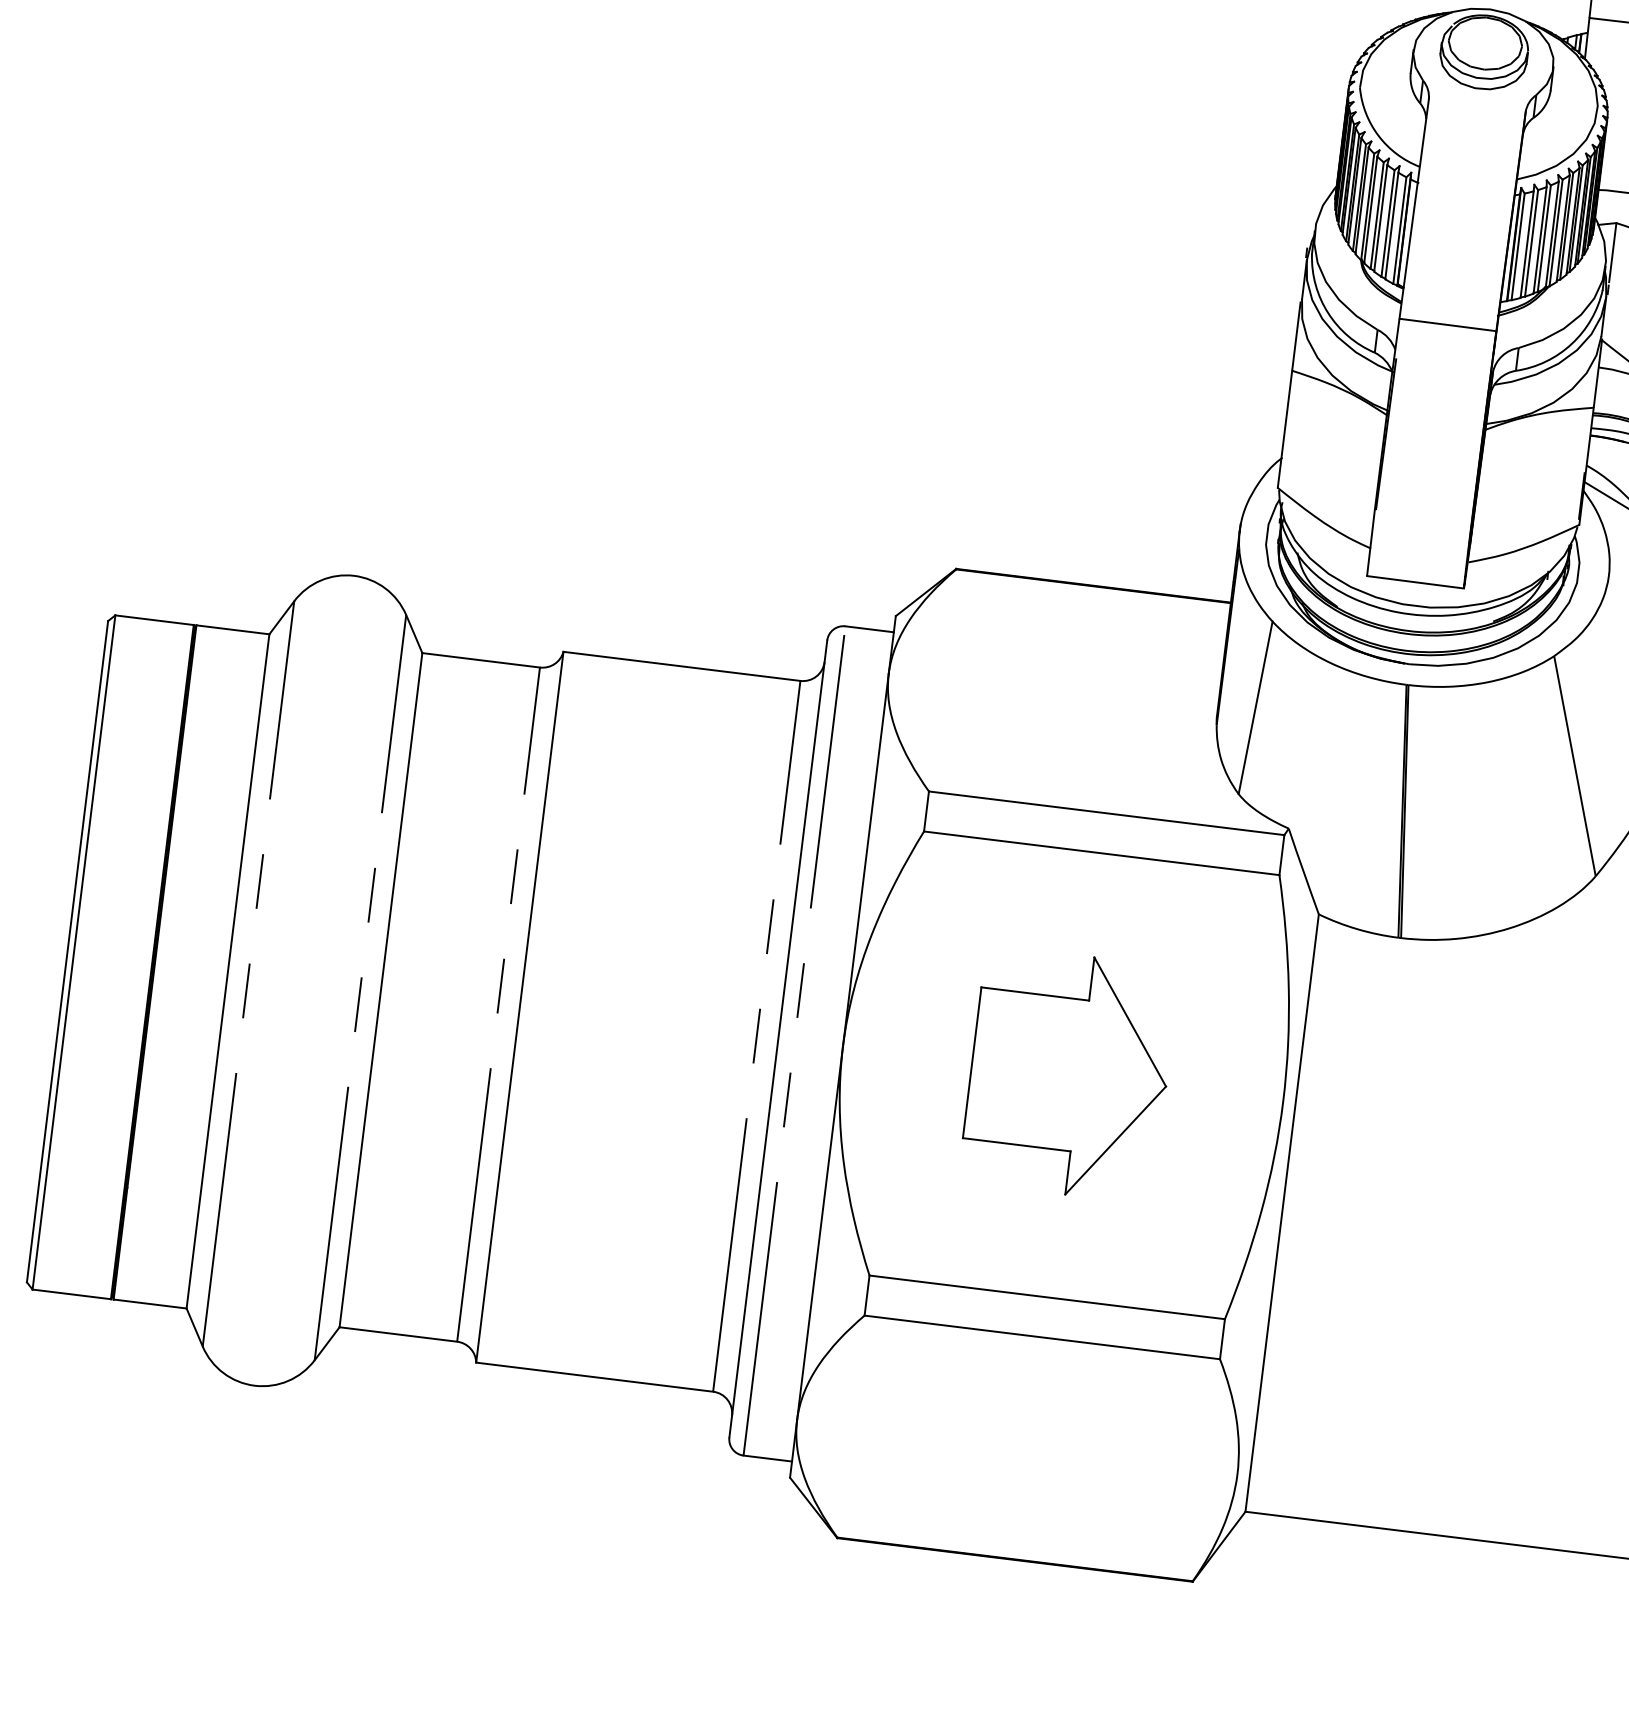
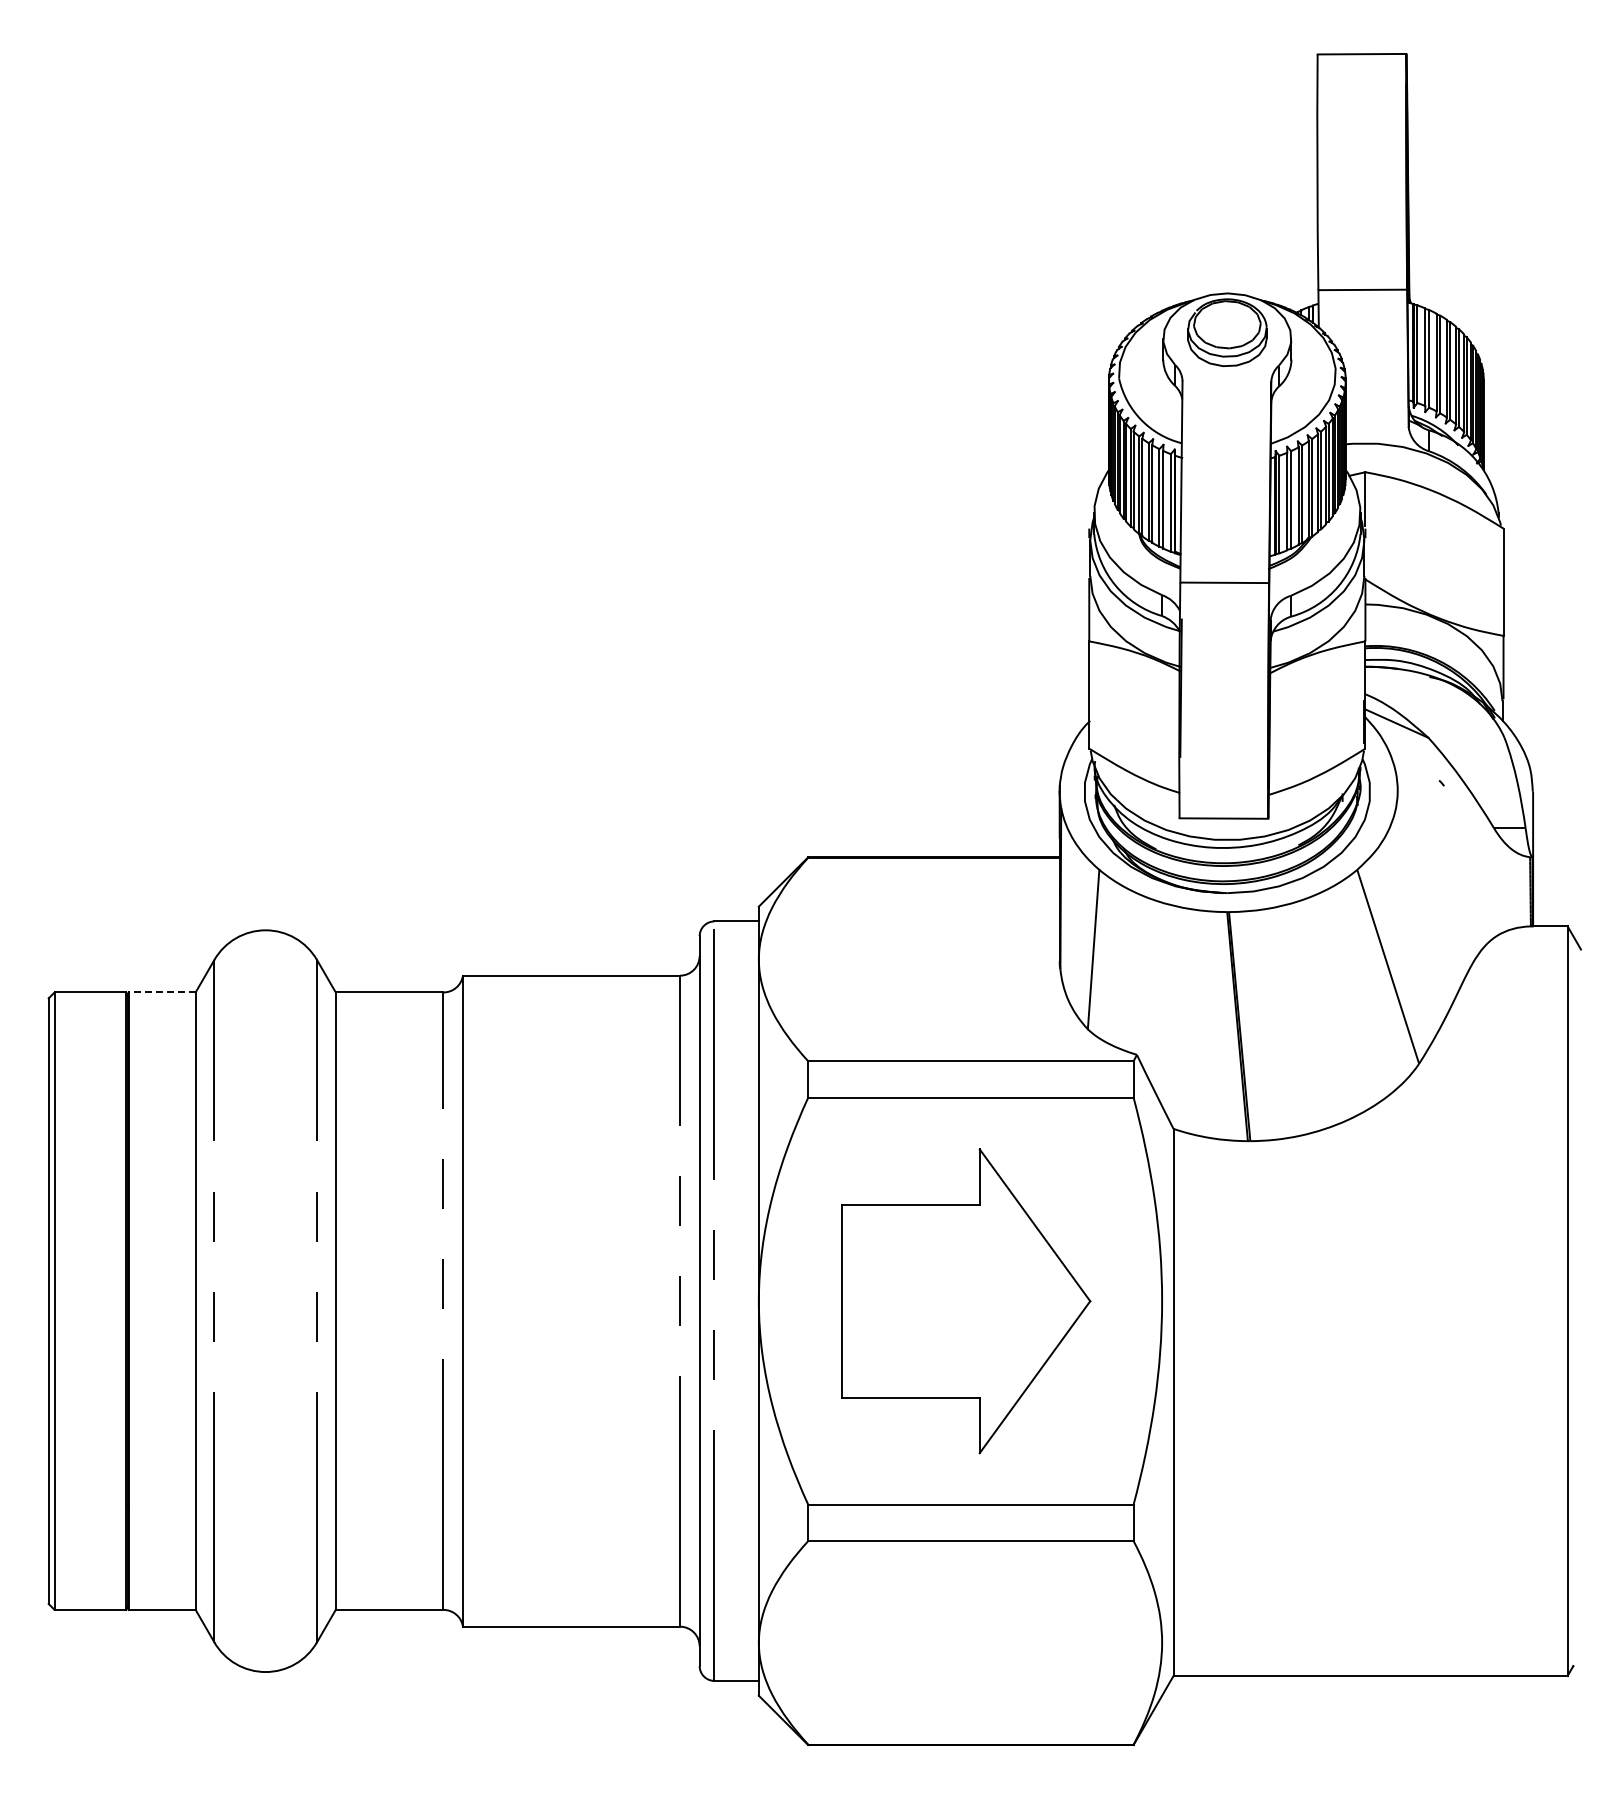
line: (232, 629) -> (161, 992), solid -> dashed
part: (1068, 1073) -> (965, 1300), size x1.4

